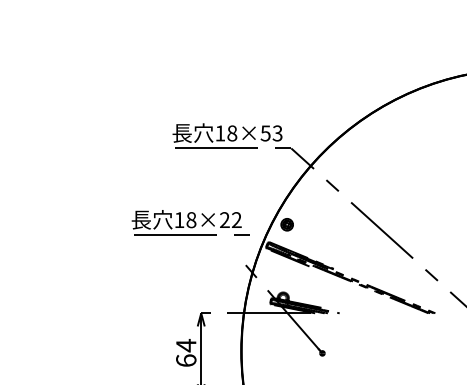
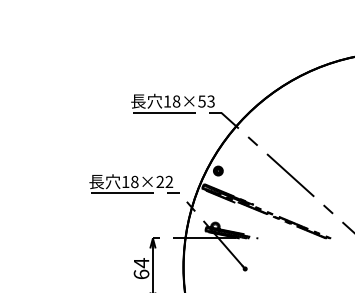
part: (190, 222) -> (134, 183), moved

